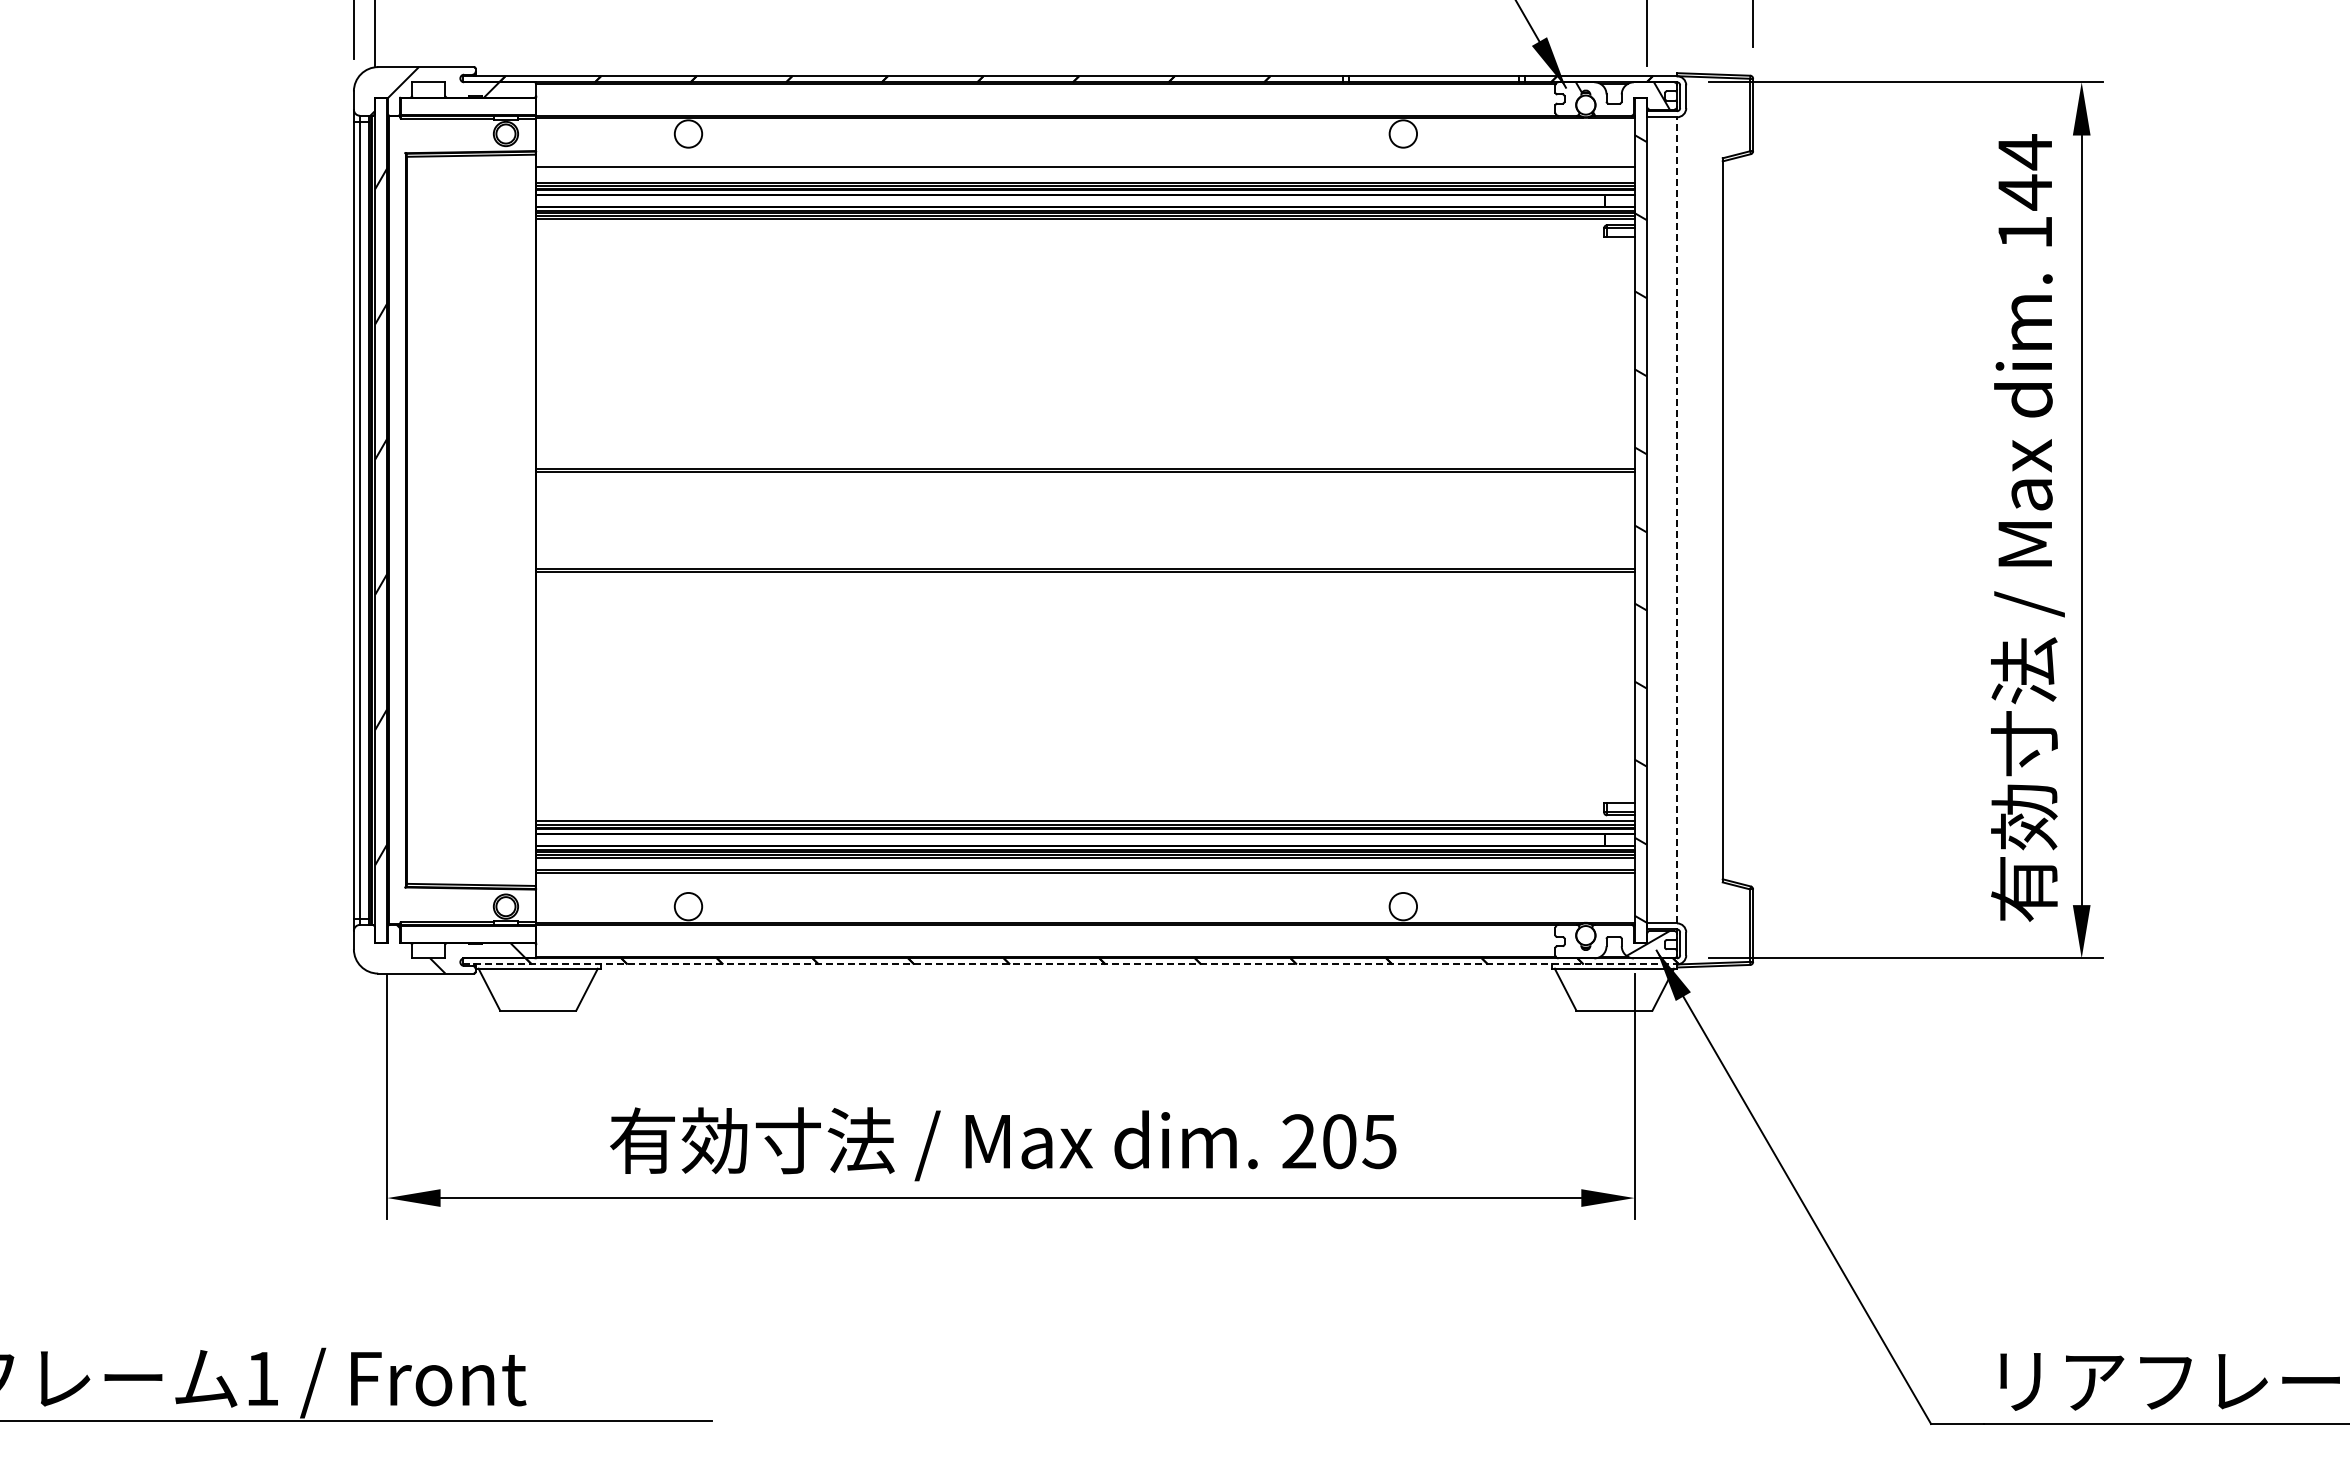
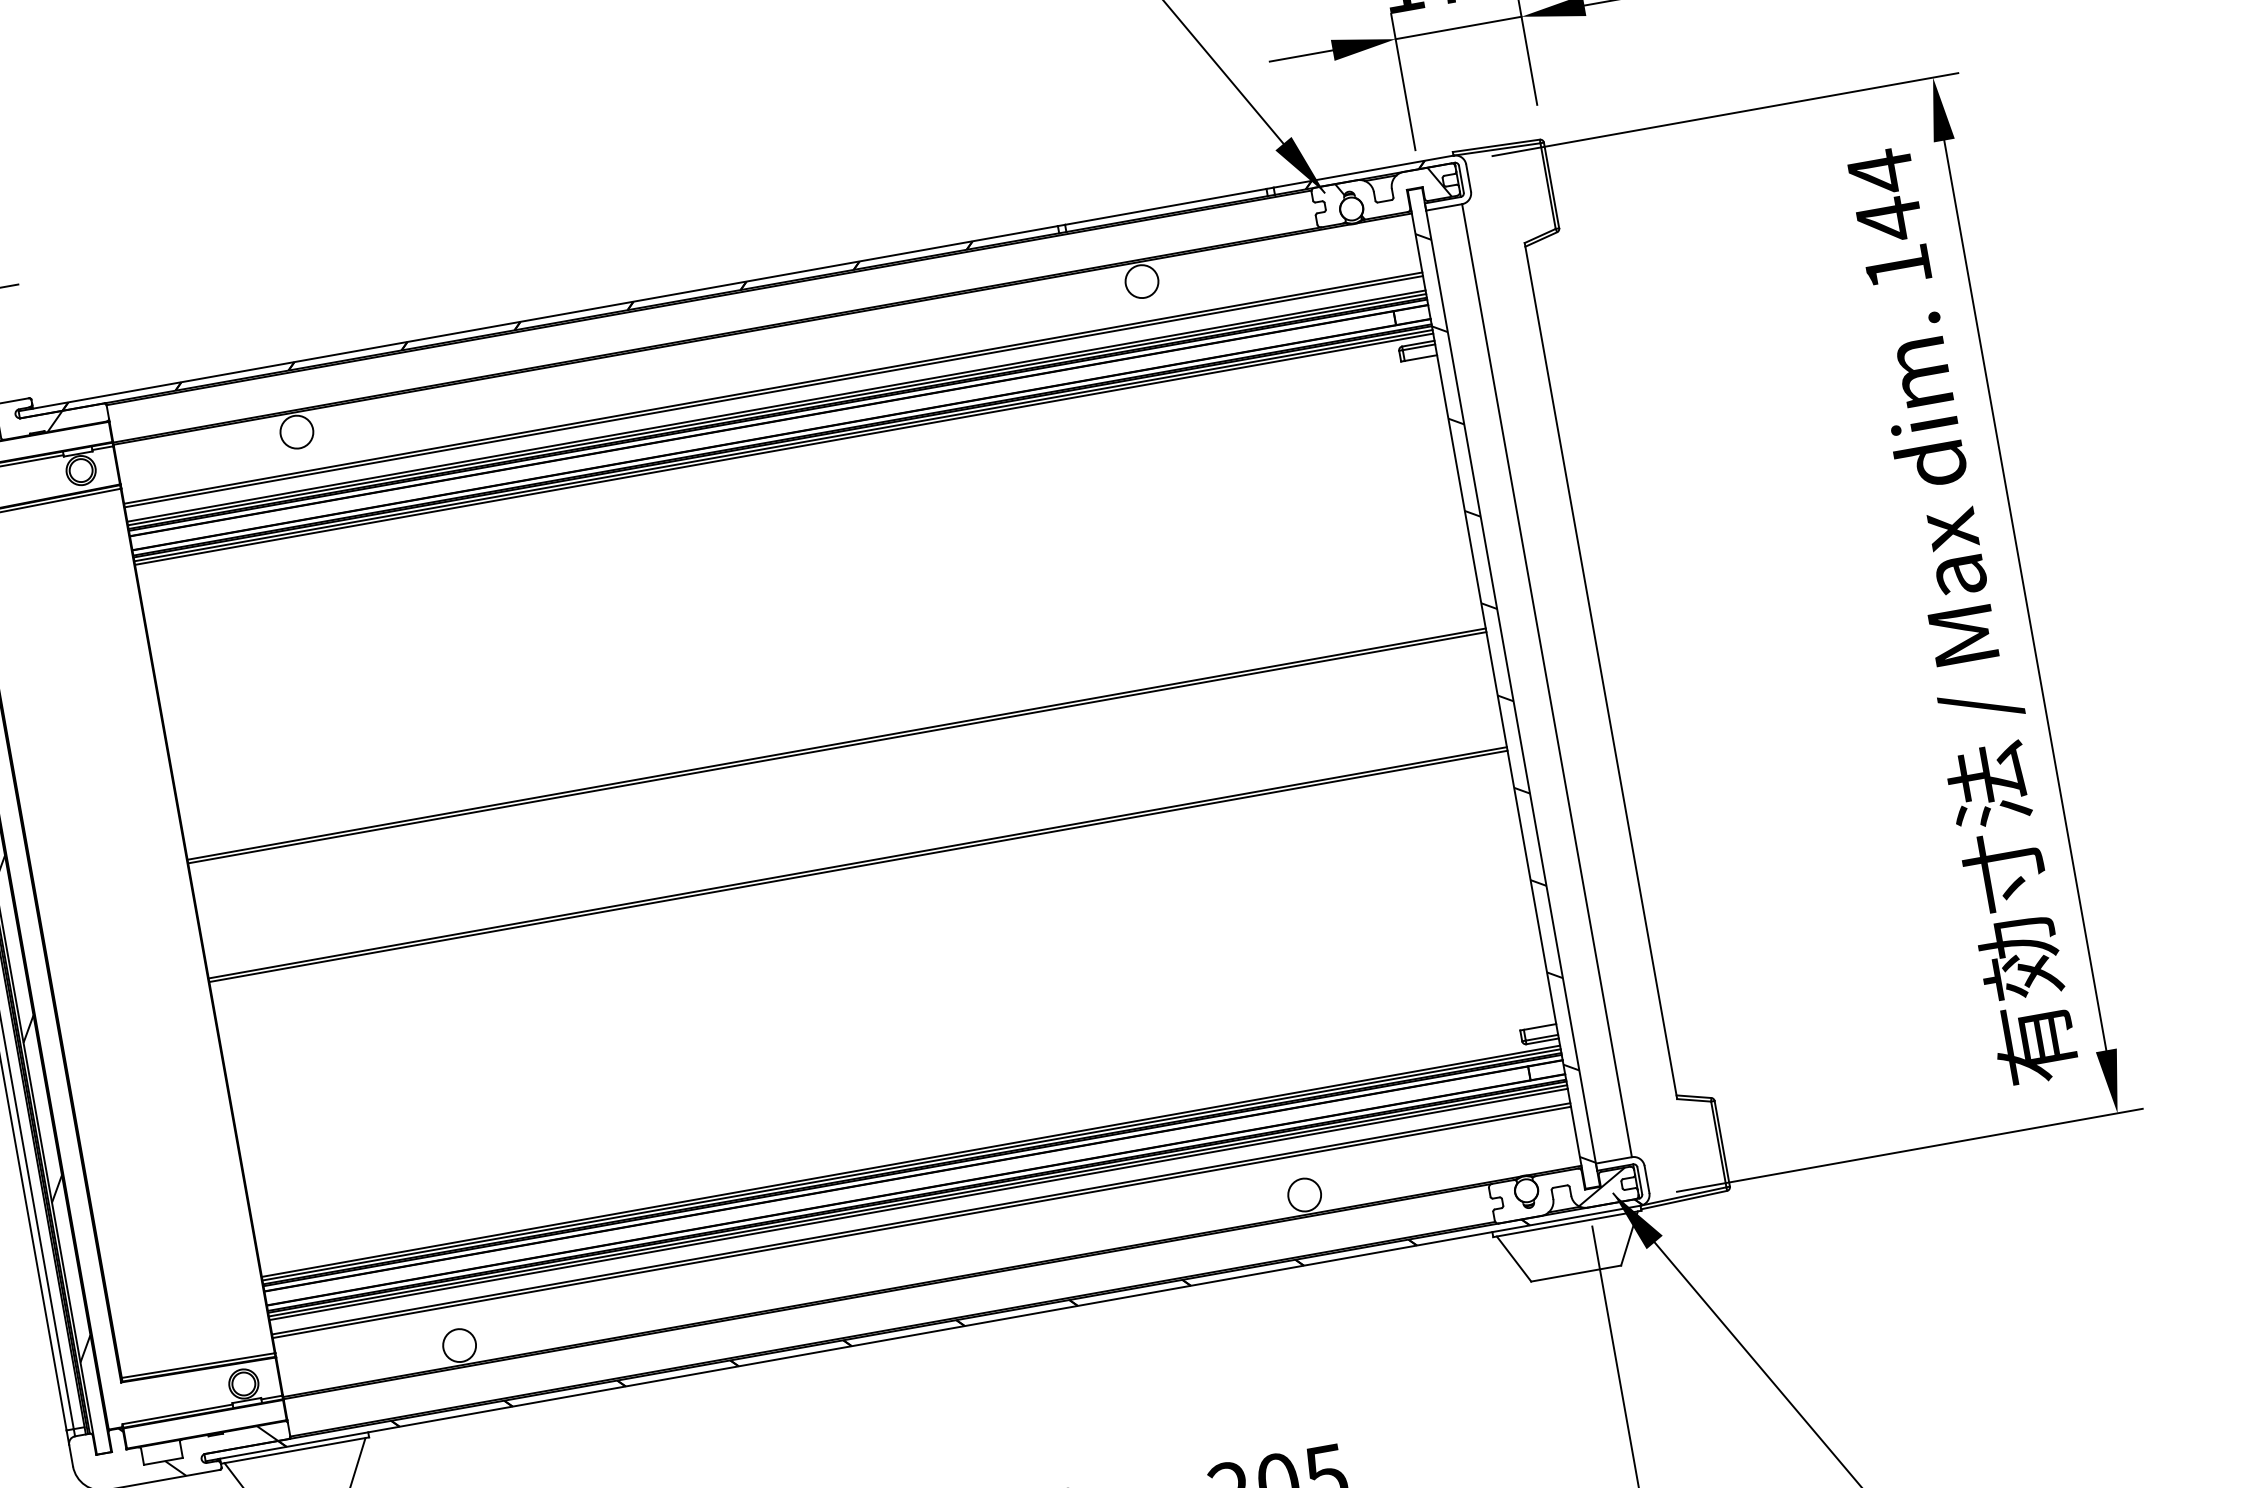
line: (1085, 170) -> (773, 391), added
line: (1677, 519) -> (1547, 679), dashed -> solid
line: (1070, 964) -> (923, 1333), dashed -> solid

